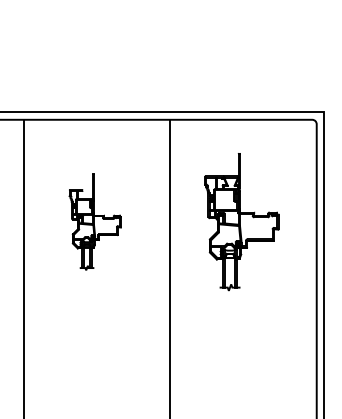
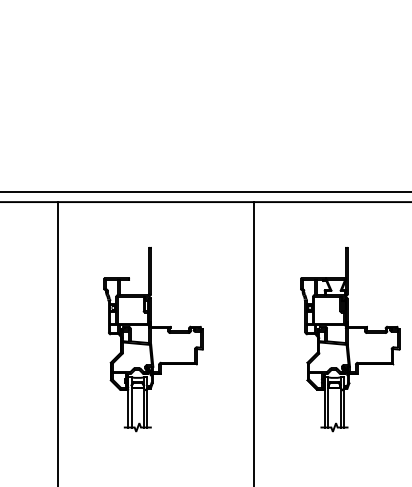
part: (94, 222) -> (152, 340), size x1.43

